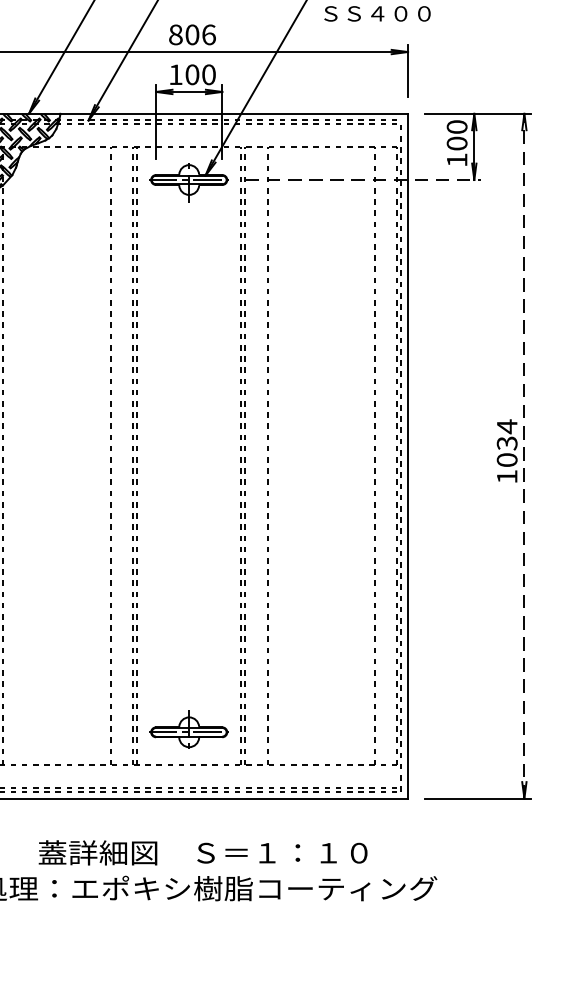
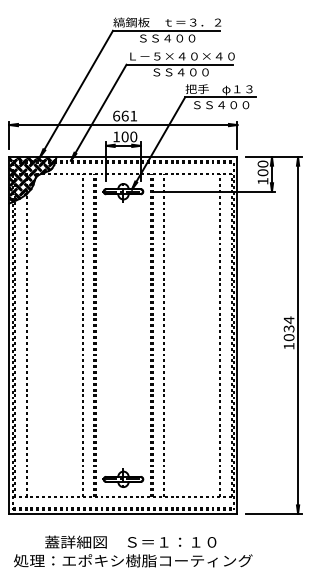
text: (193, 33) -> (125, 115), 806 -> 661
line: (363, 179) -> (214, 191), dashed -> solid
line: (525, 456) -> (298, 335), dashed -> solid

